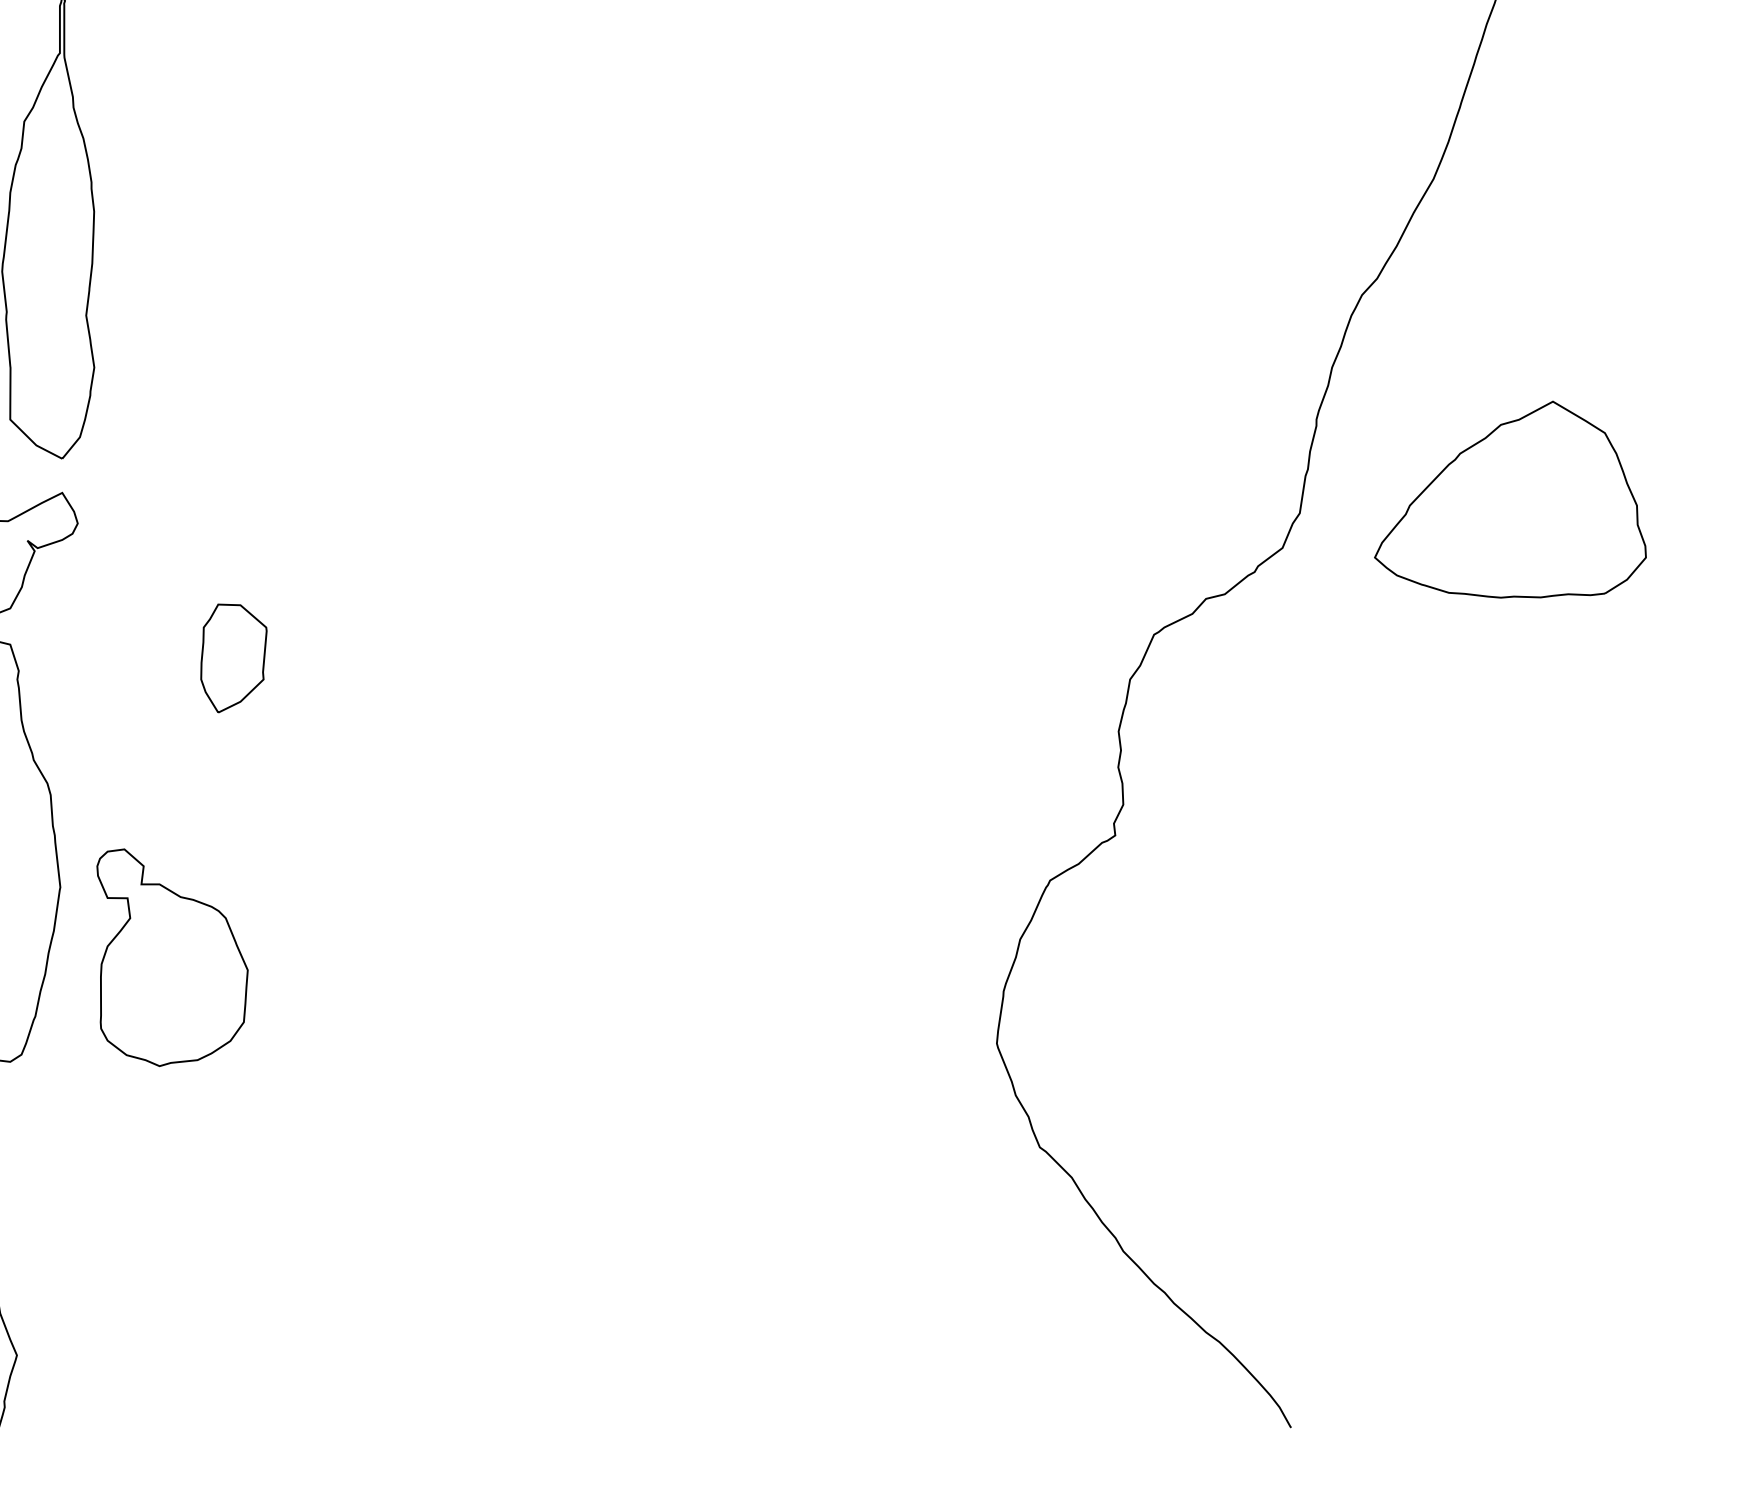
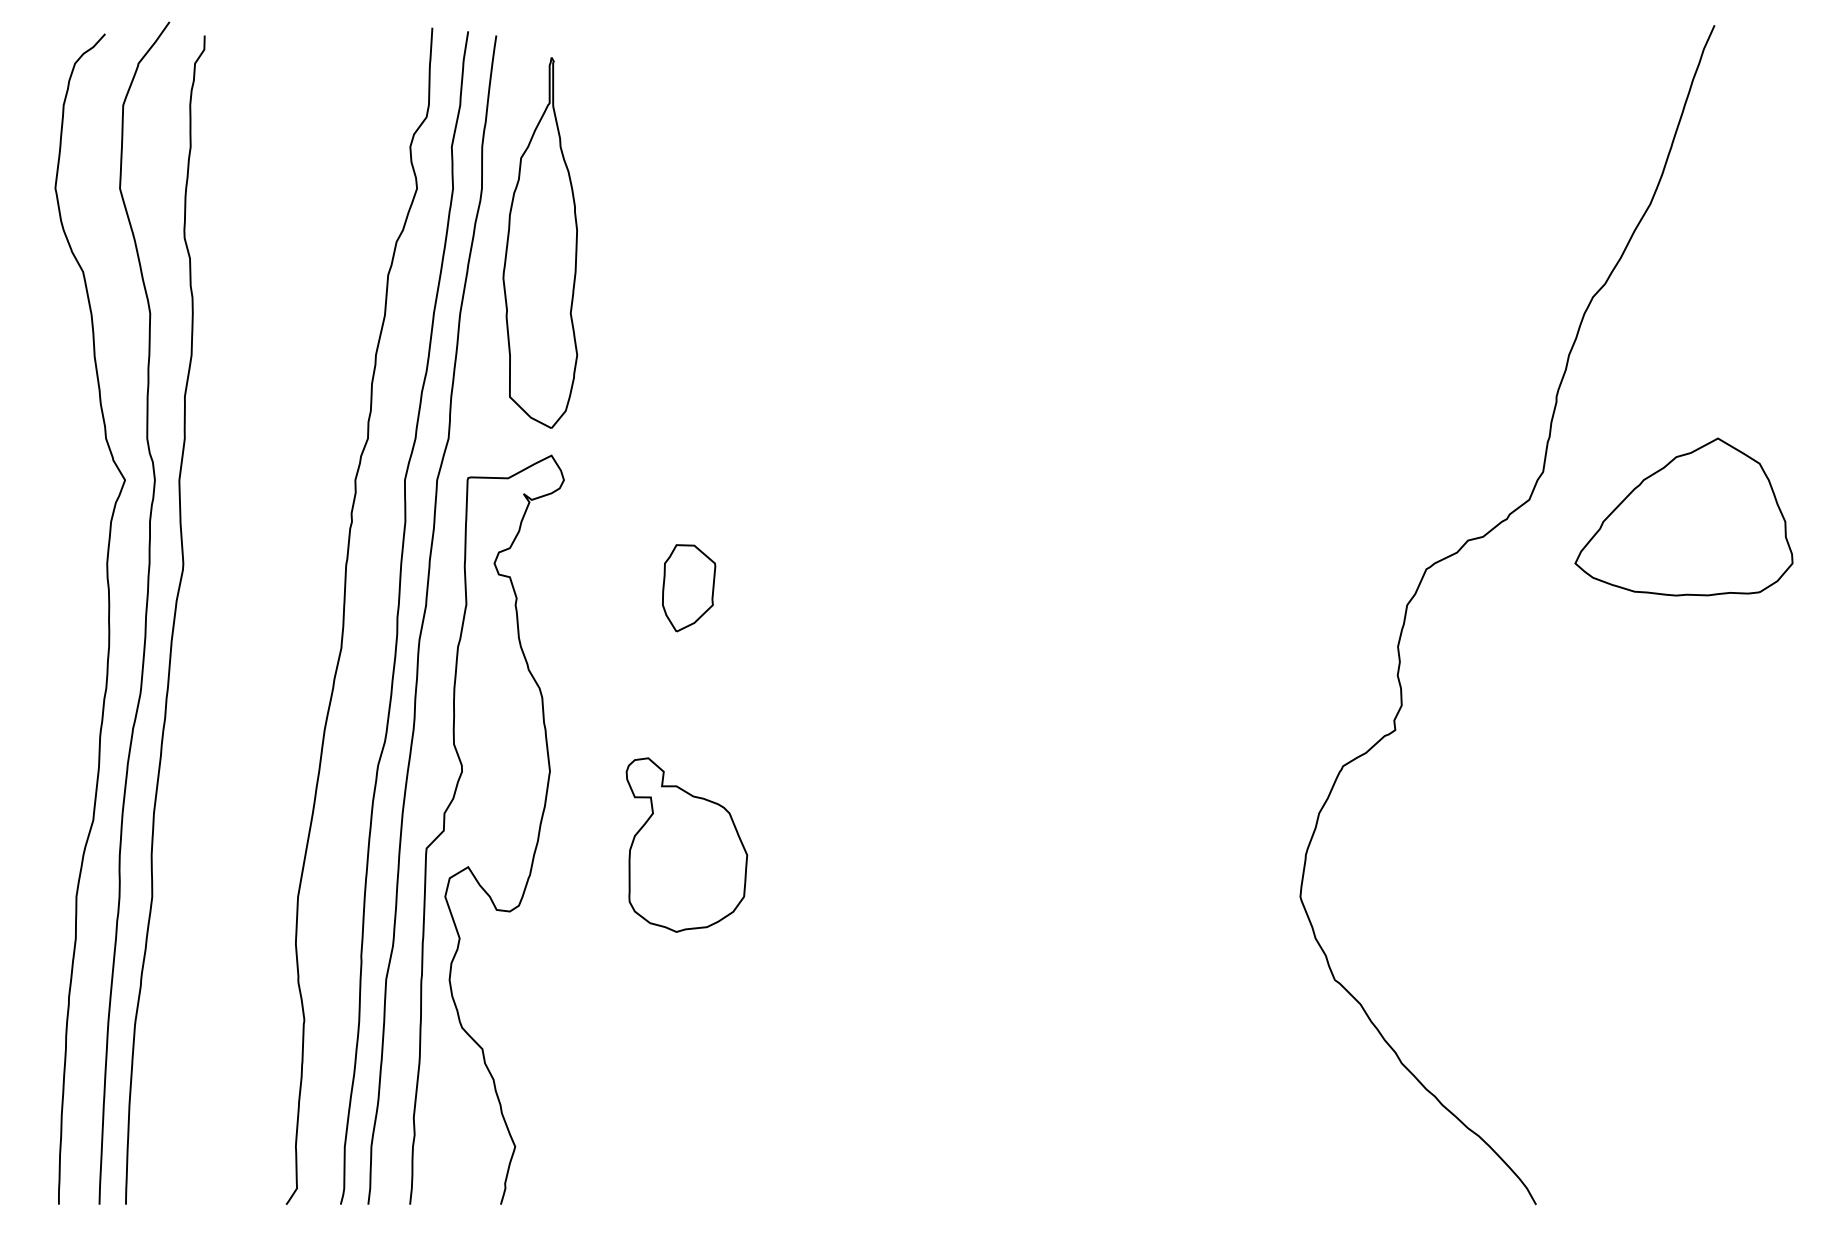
part: (1509, 498) -> (1683, 516), moved
part: (172, 956) -> (686, 844), moved

